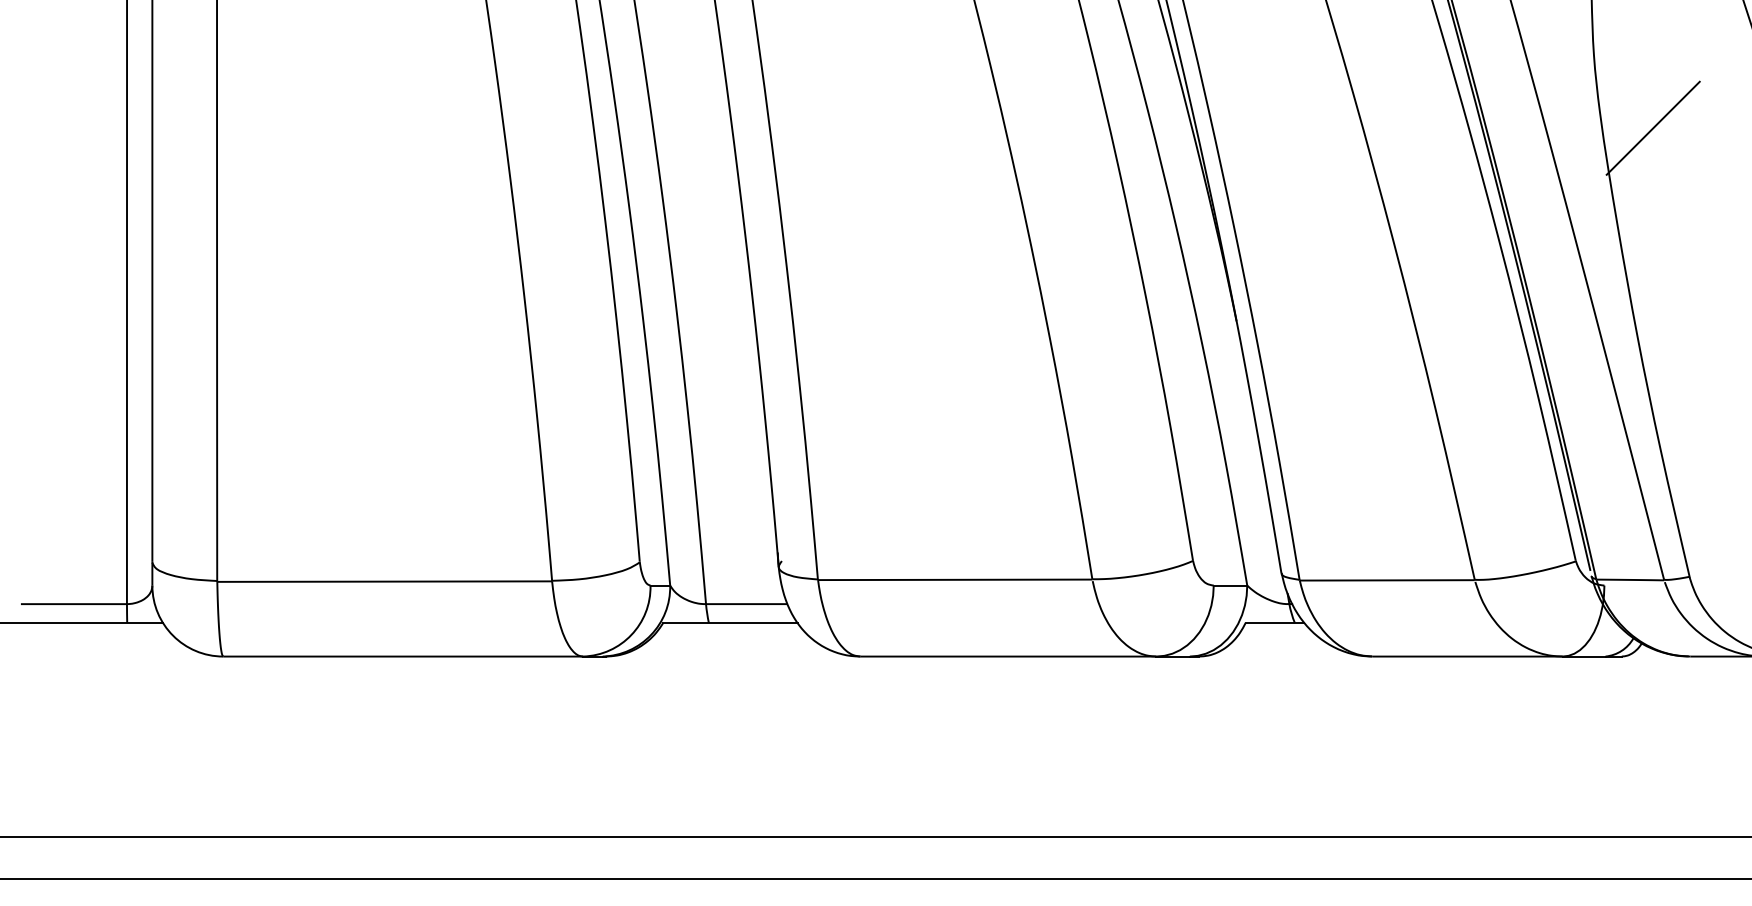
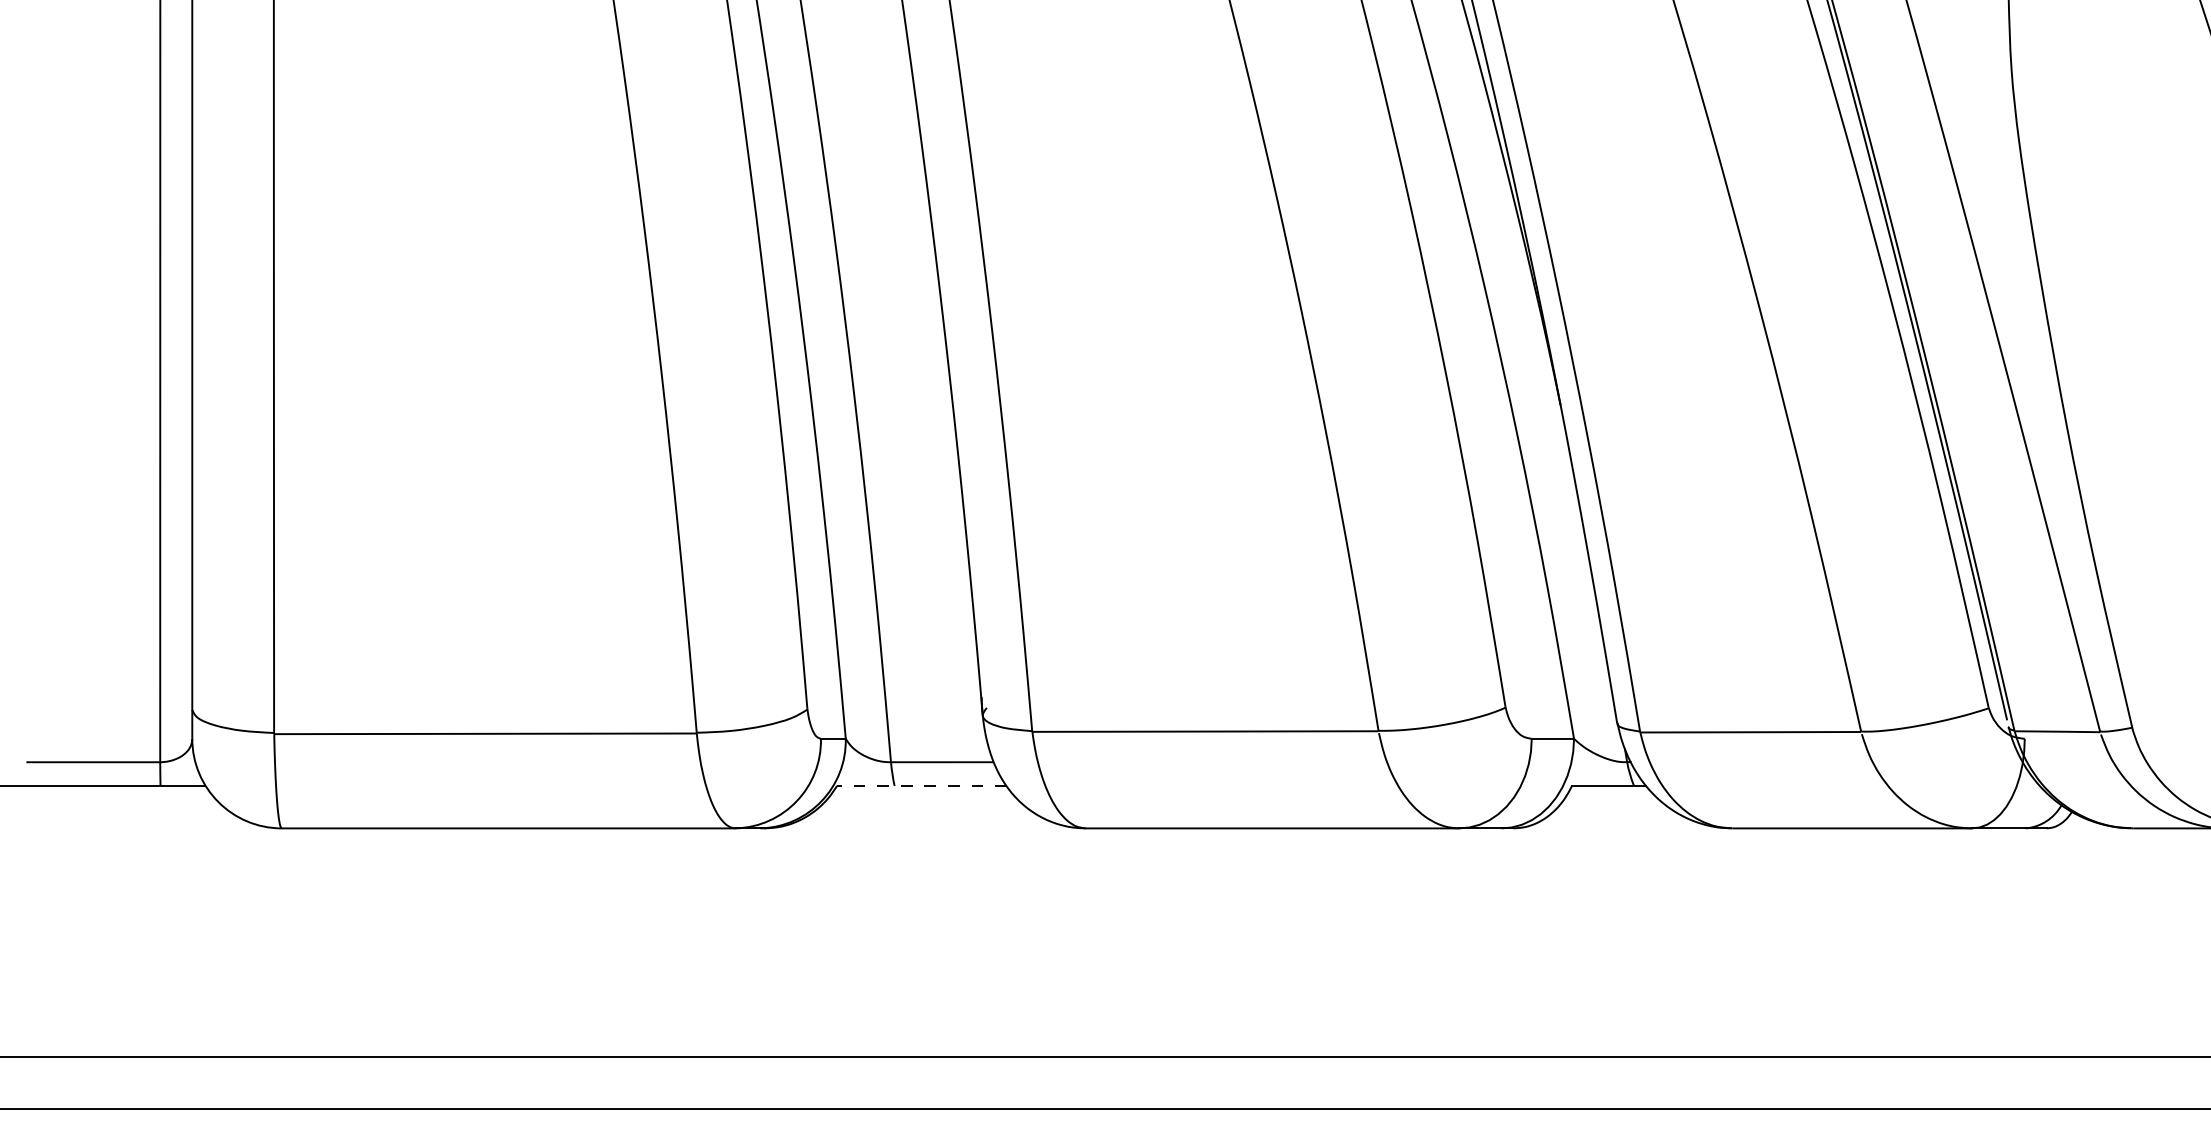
hatch: (1653, 128) -> (2086, 161), removed
line: (730, 622) -> (921, 785), solid -> dashed

